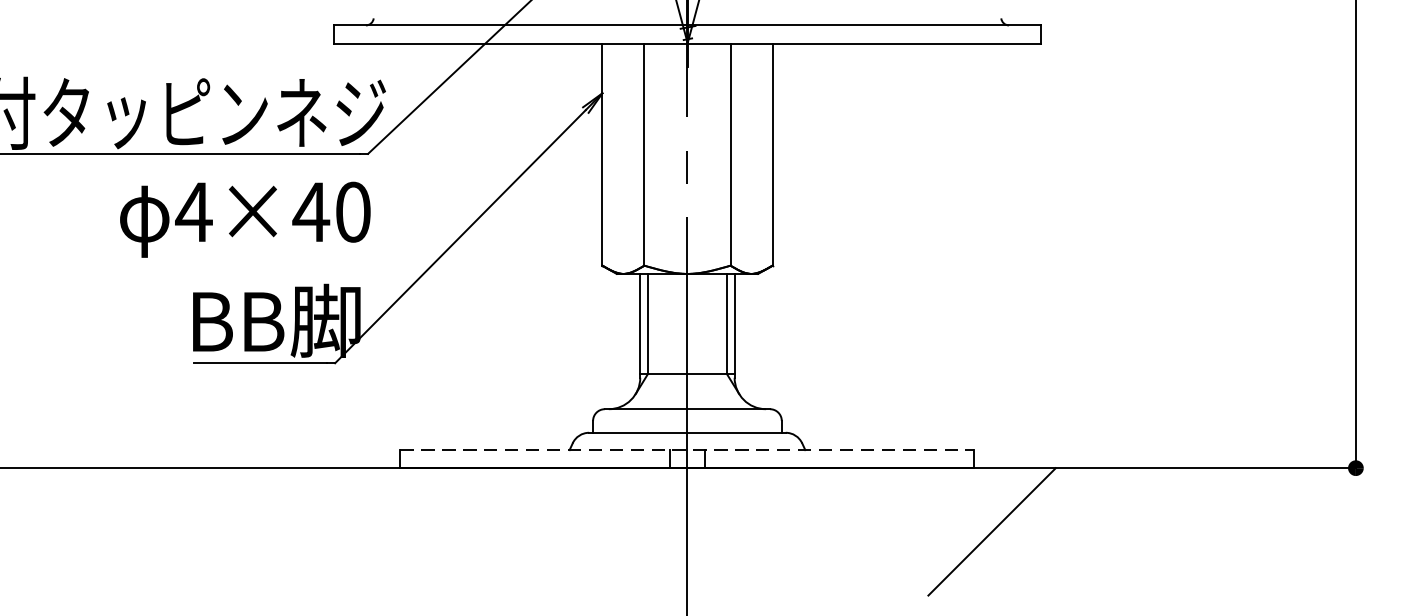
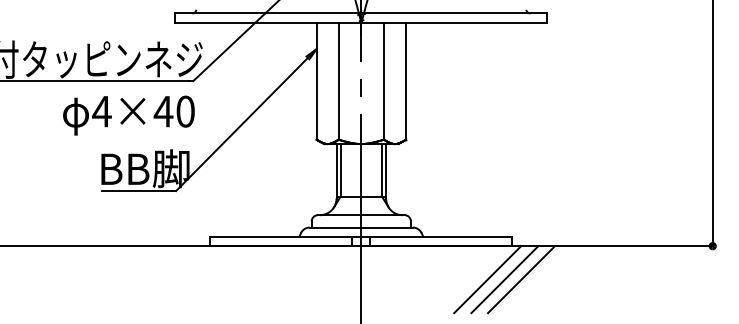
line: (687, 449) -> (361, 236), dashed -> solid
line: (927, 531) -> (487, 279), added
line: (959, 531) -> (504, 279), added

